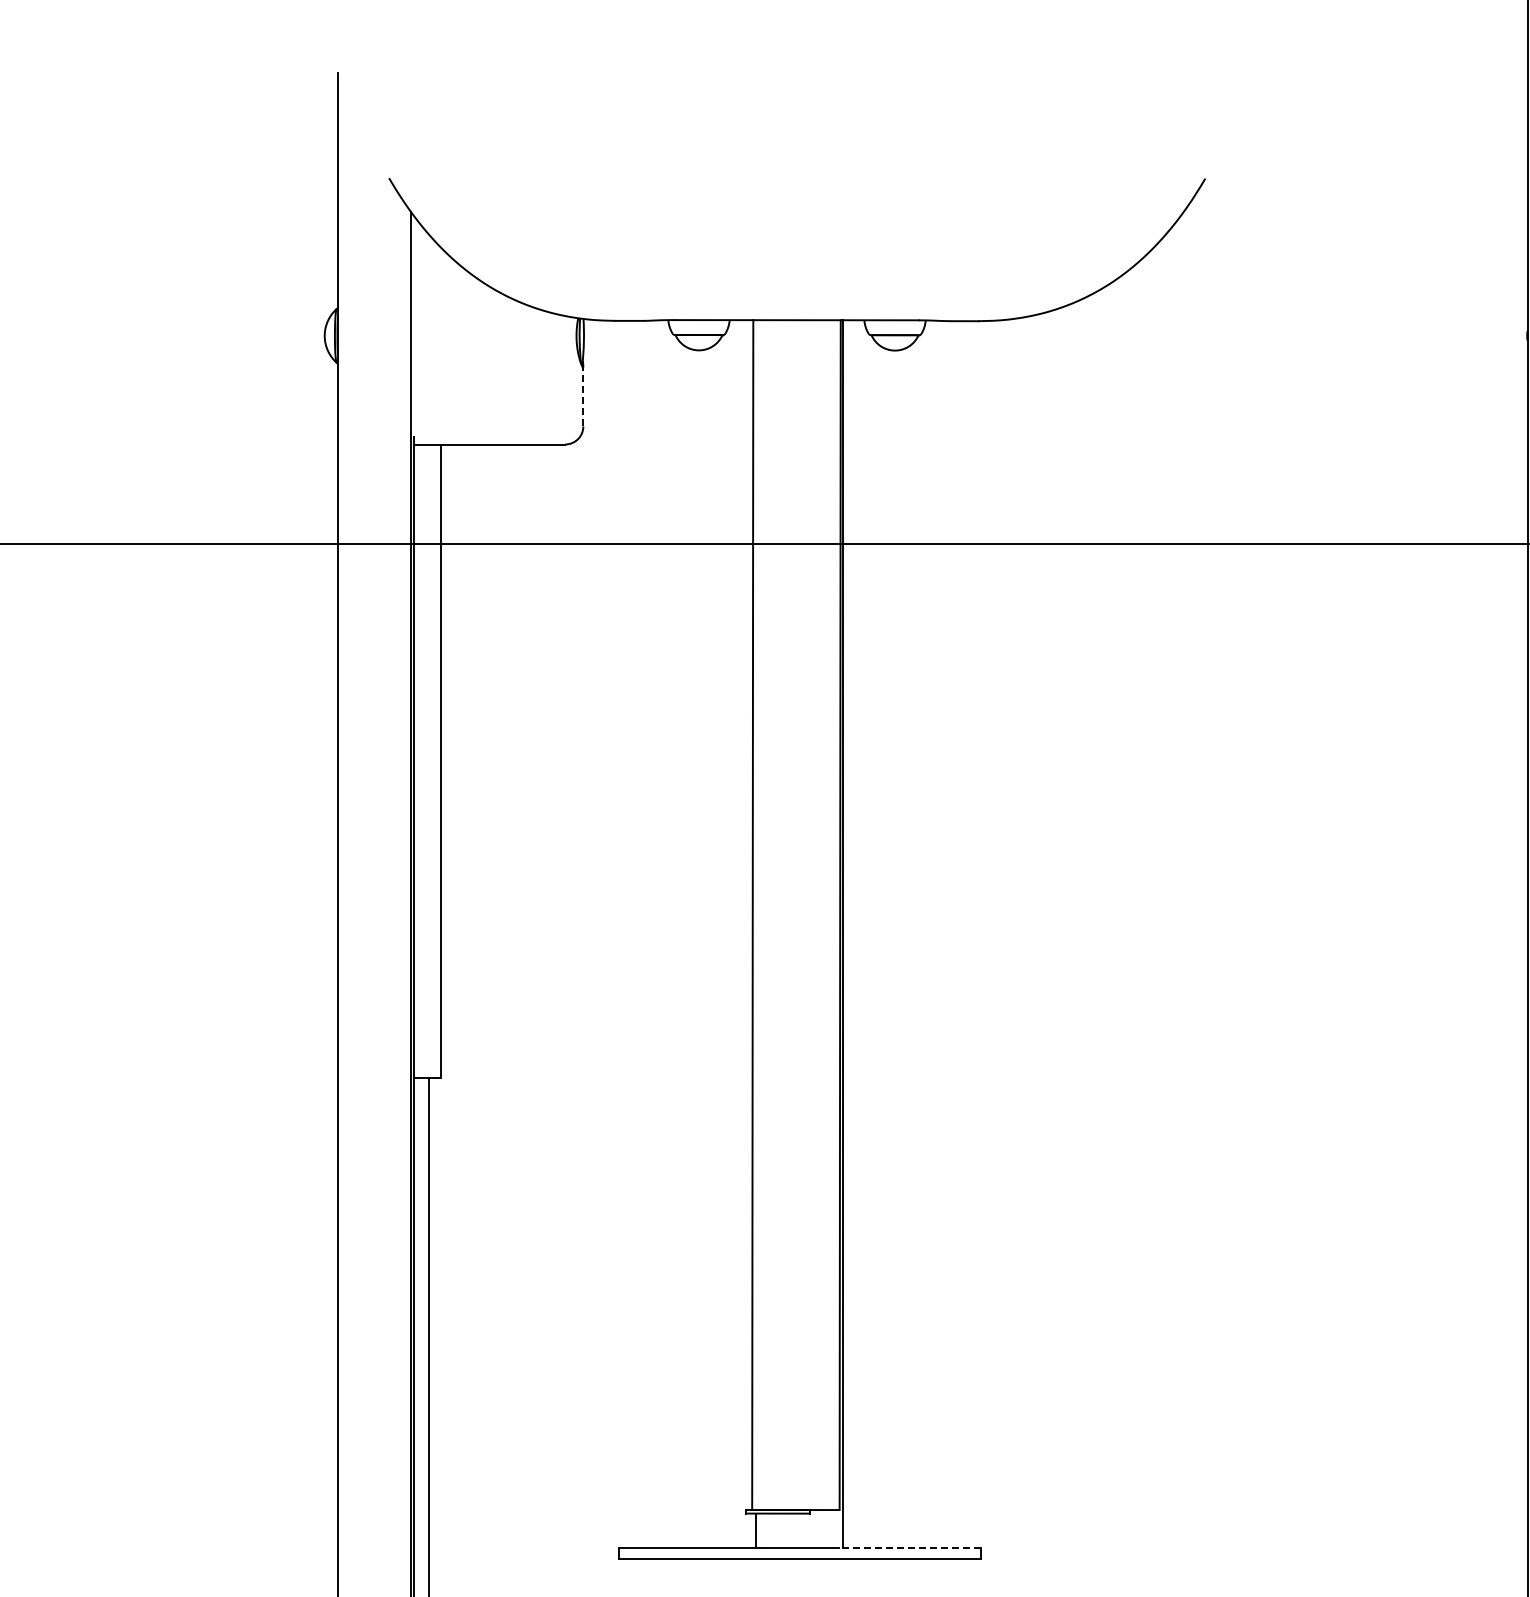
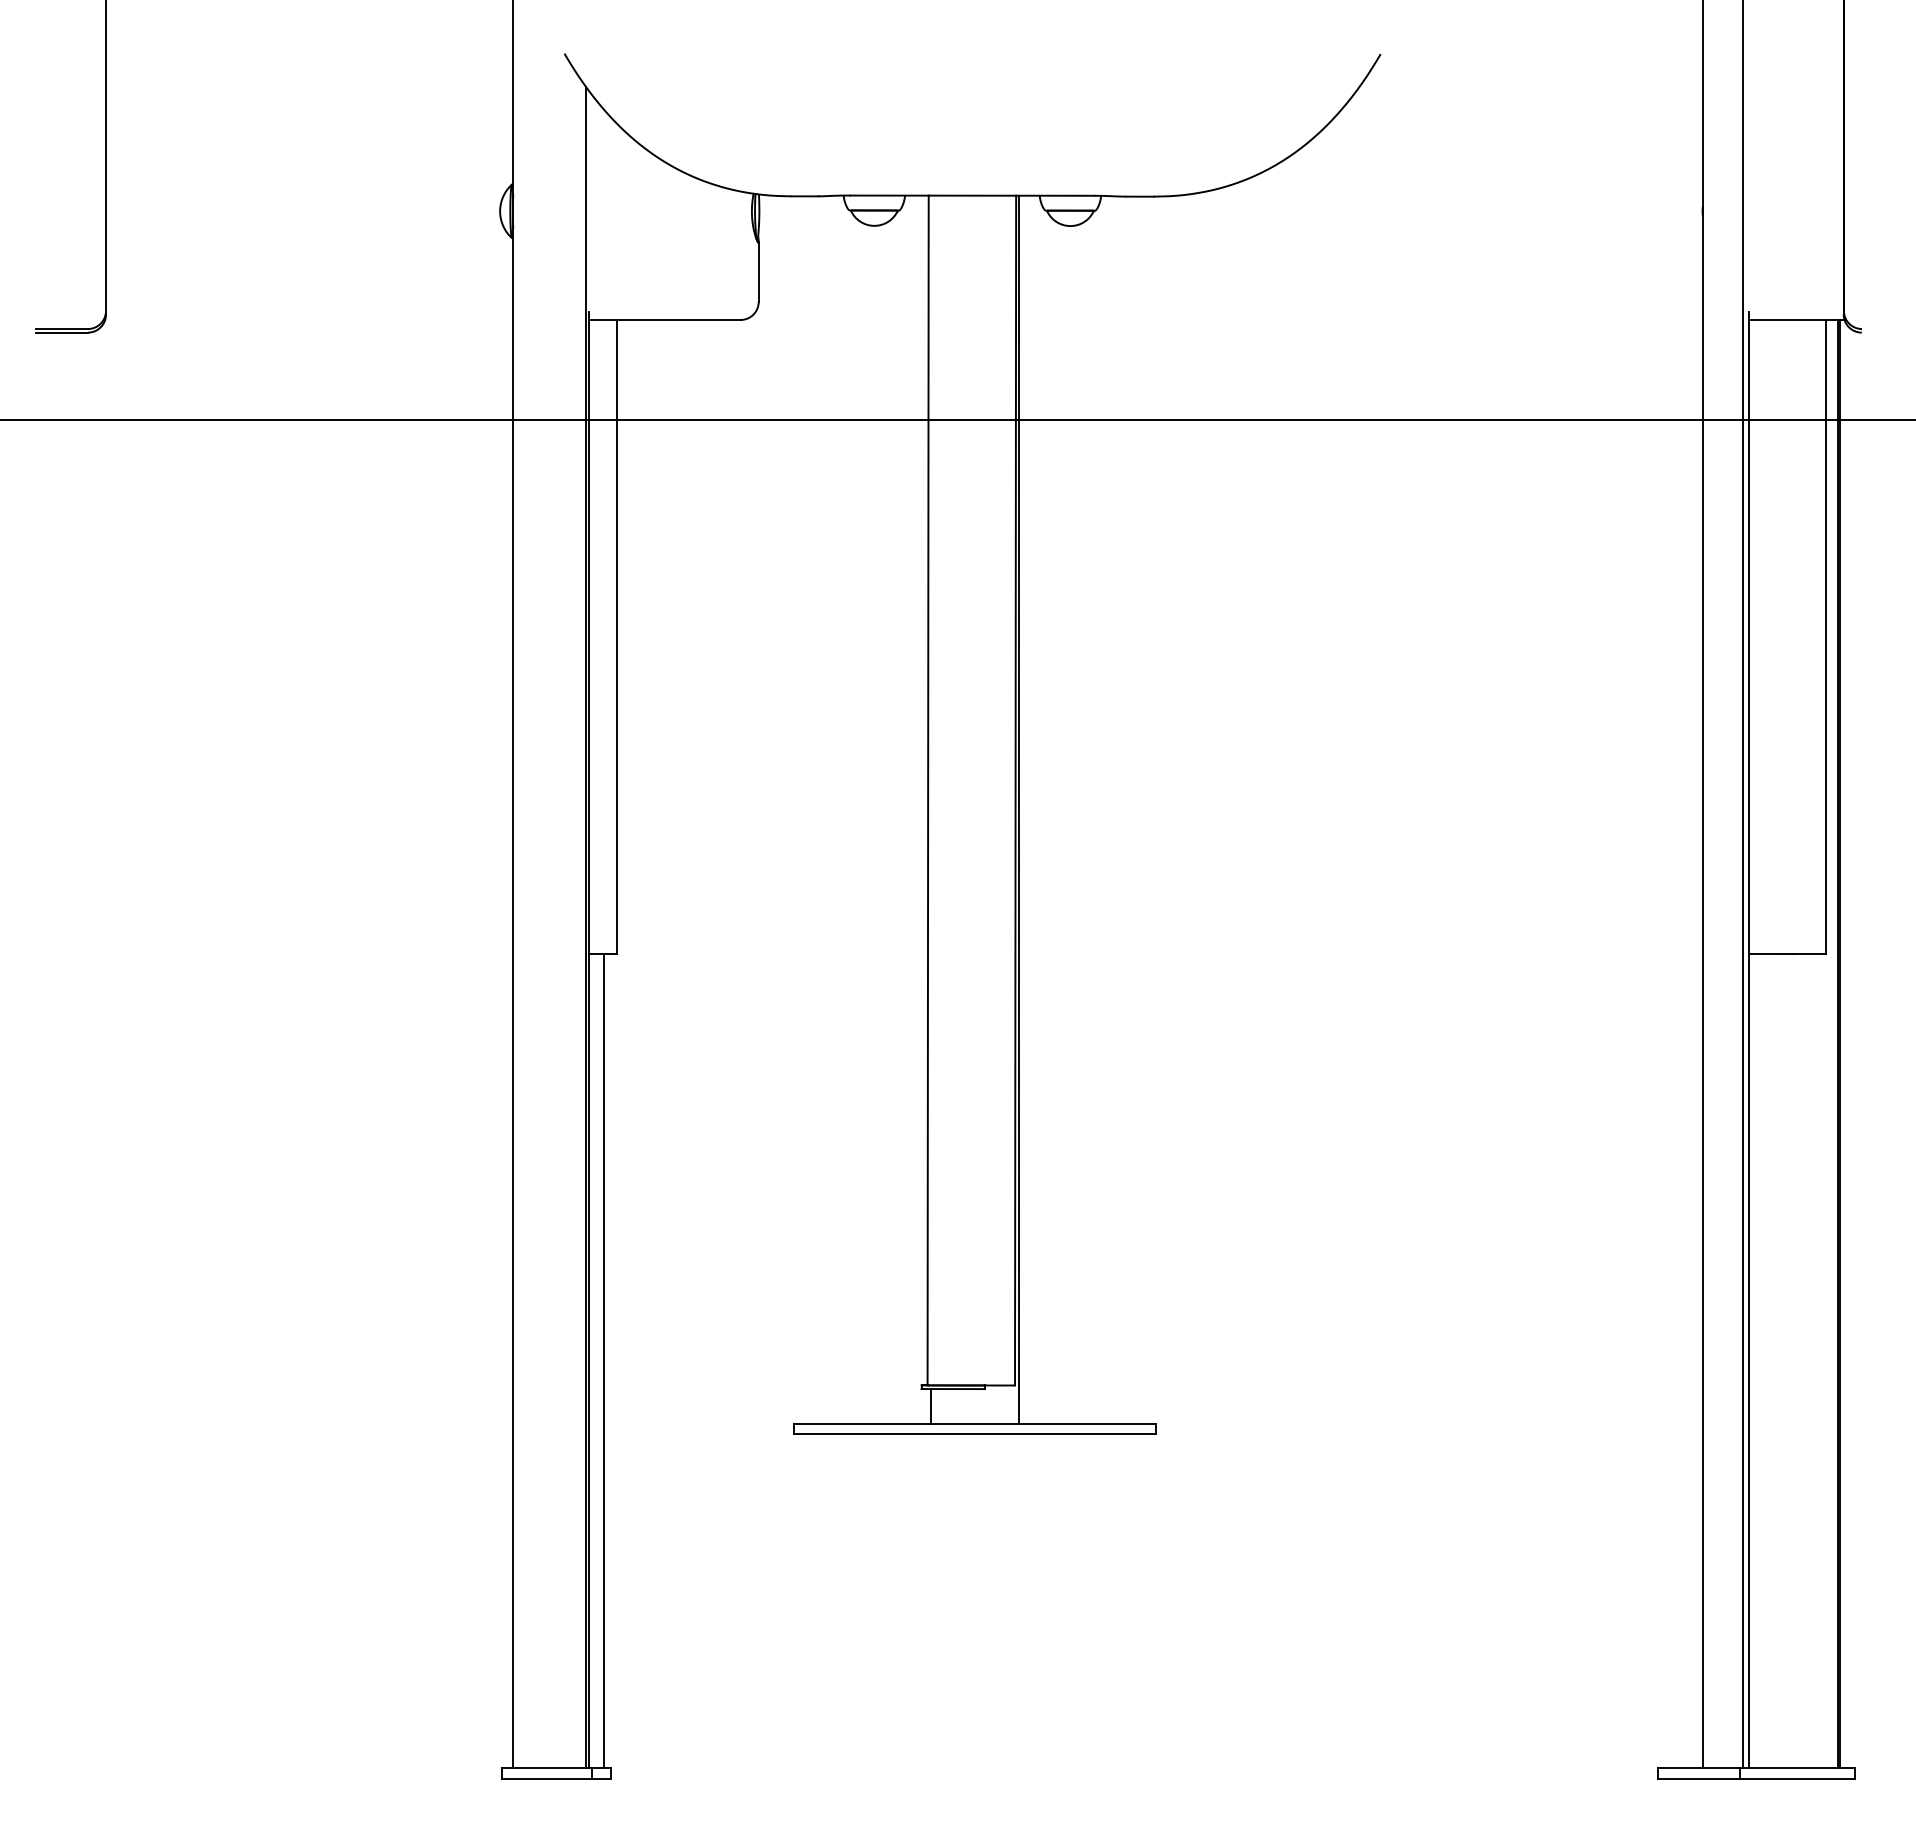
line: (583, 396) -> (758, 271), dashed -> solid
line: (910, 1548) -> (1085, 1423), dashed -> solid

